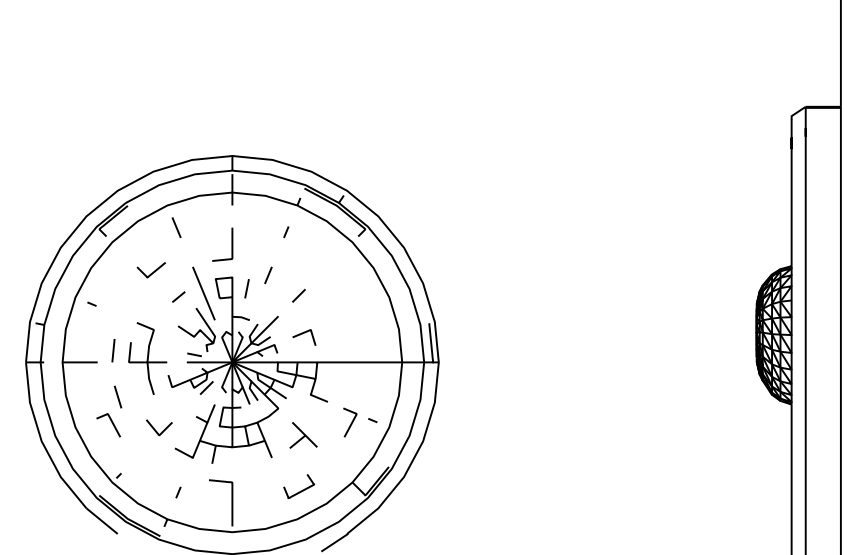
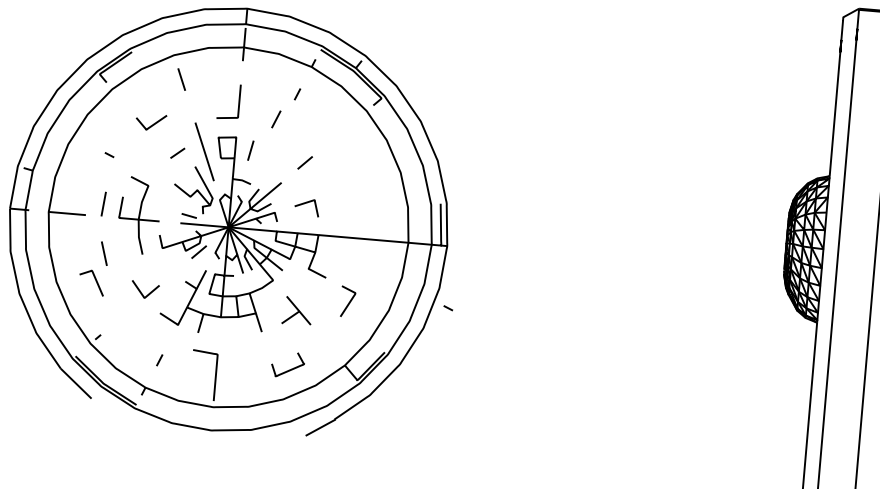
line: (268, 275) -> (276, 119), moved
curve: (91, 303) -> (109, 154), moved
curve: (372, 420) -> (448, 308), moved

